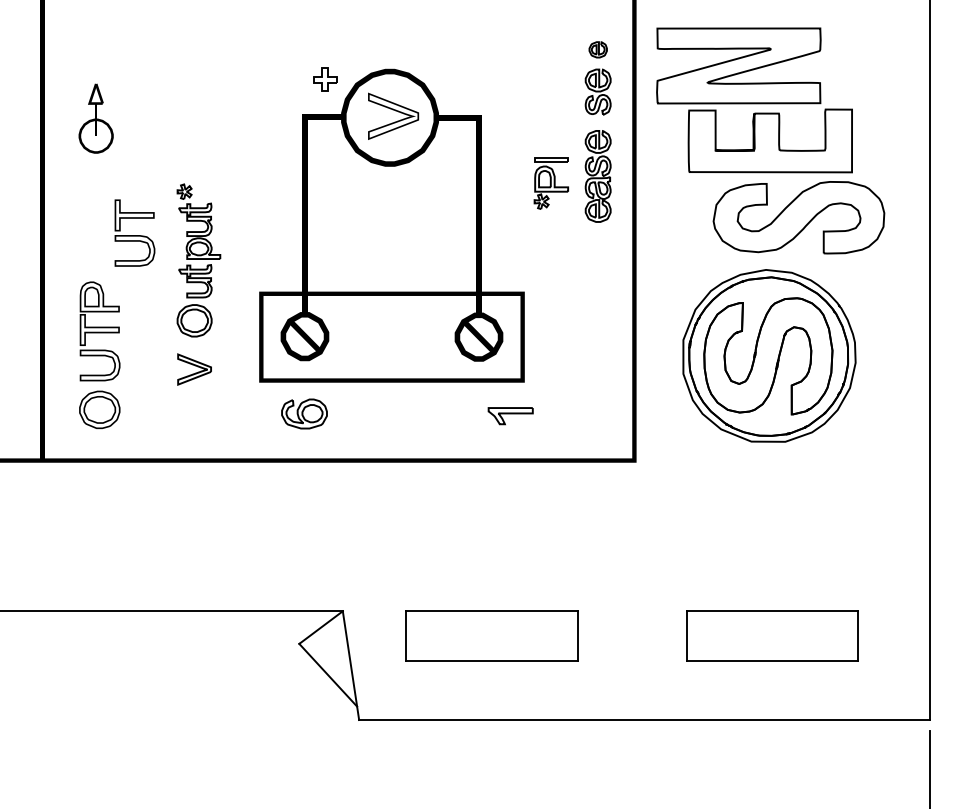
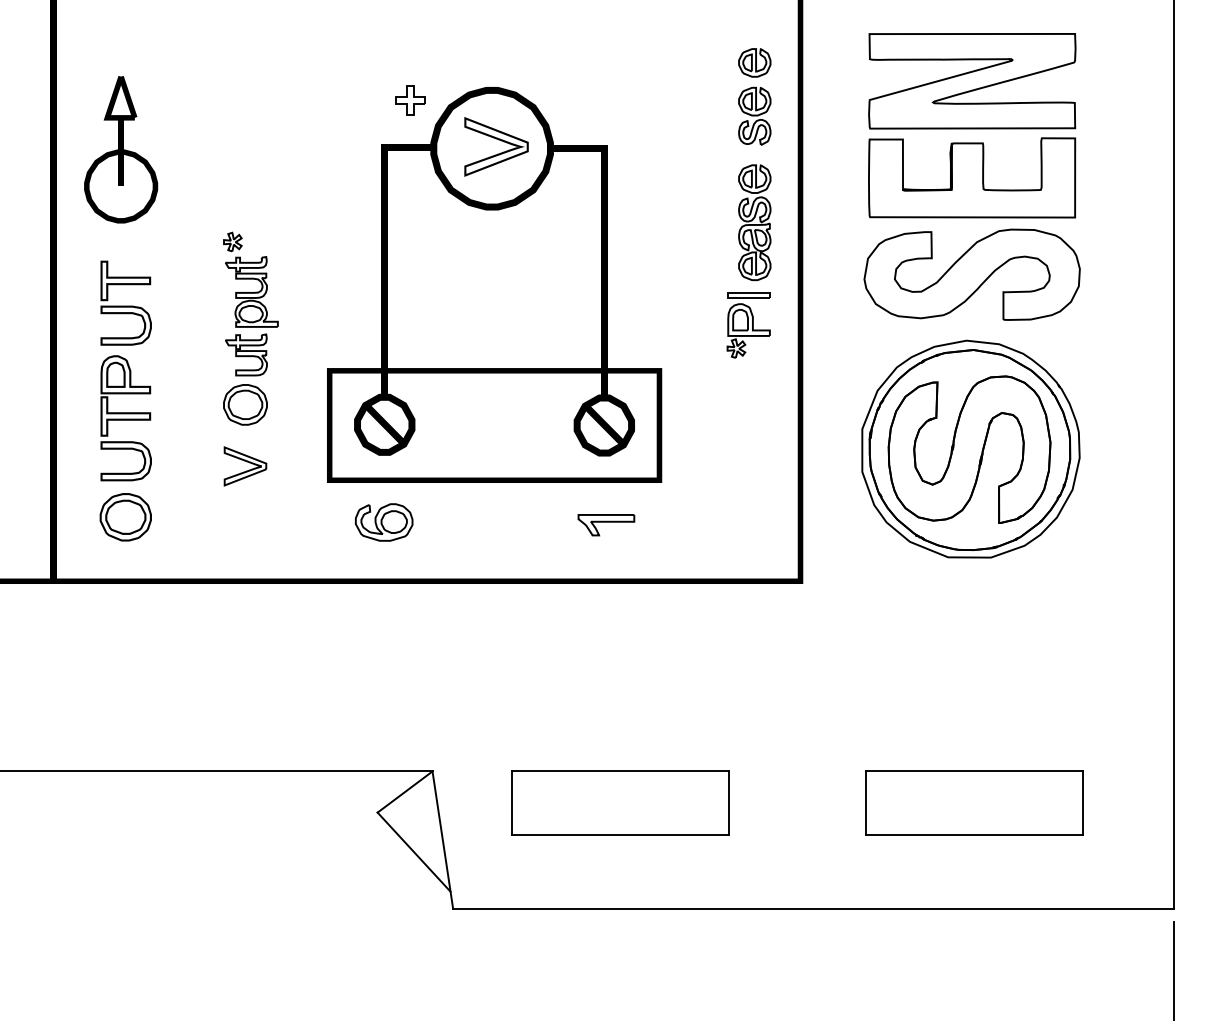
part: (597, 49) -> (754, 62), size x1.43
part: (739, 66) -> (972, 81), moved
part: (96, 118) -> (121, 149), size x1.67
part: (551, 183) -> (748, 325), moved
part: (798, 217) -> (971, 274), moved
part: (134, 232) -> (125, 302), moved
part: (510, 416) -> (606, 525), moved

